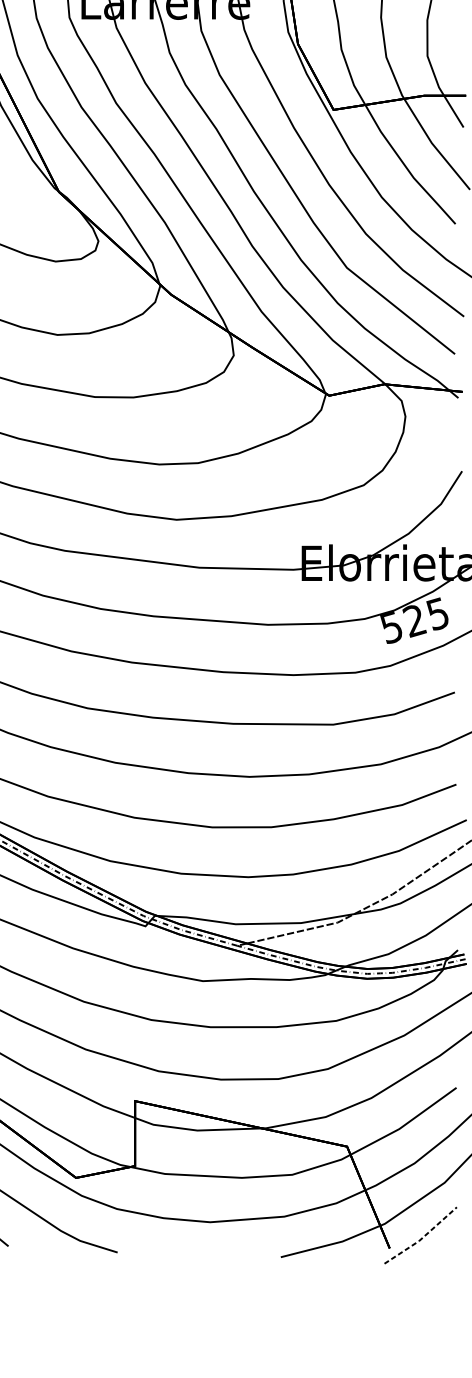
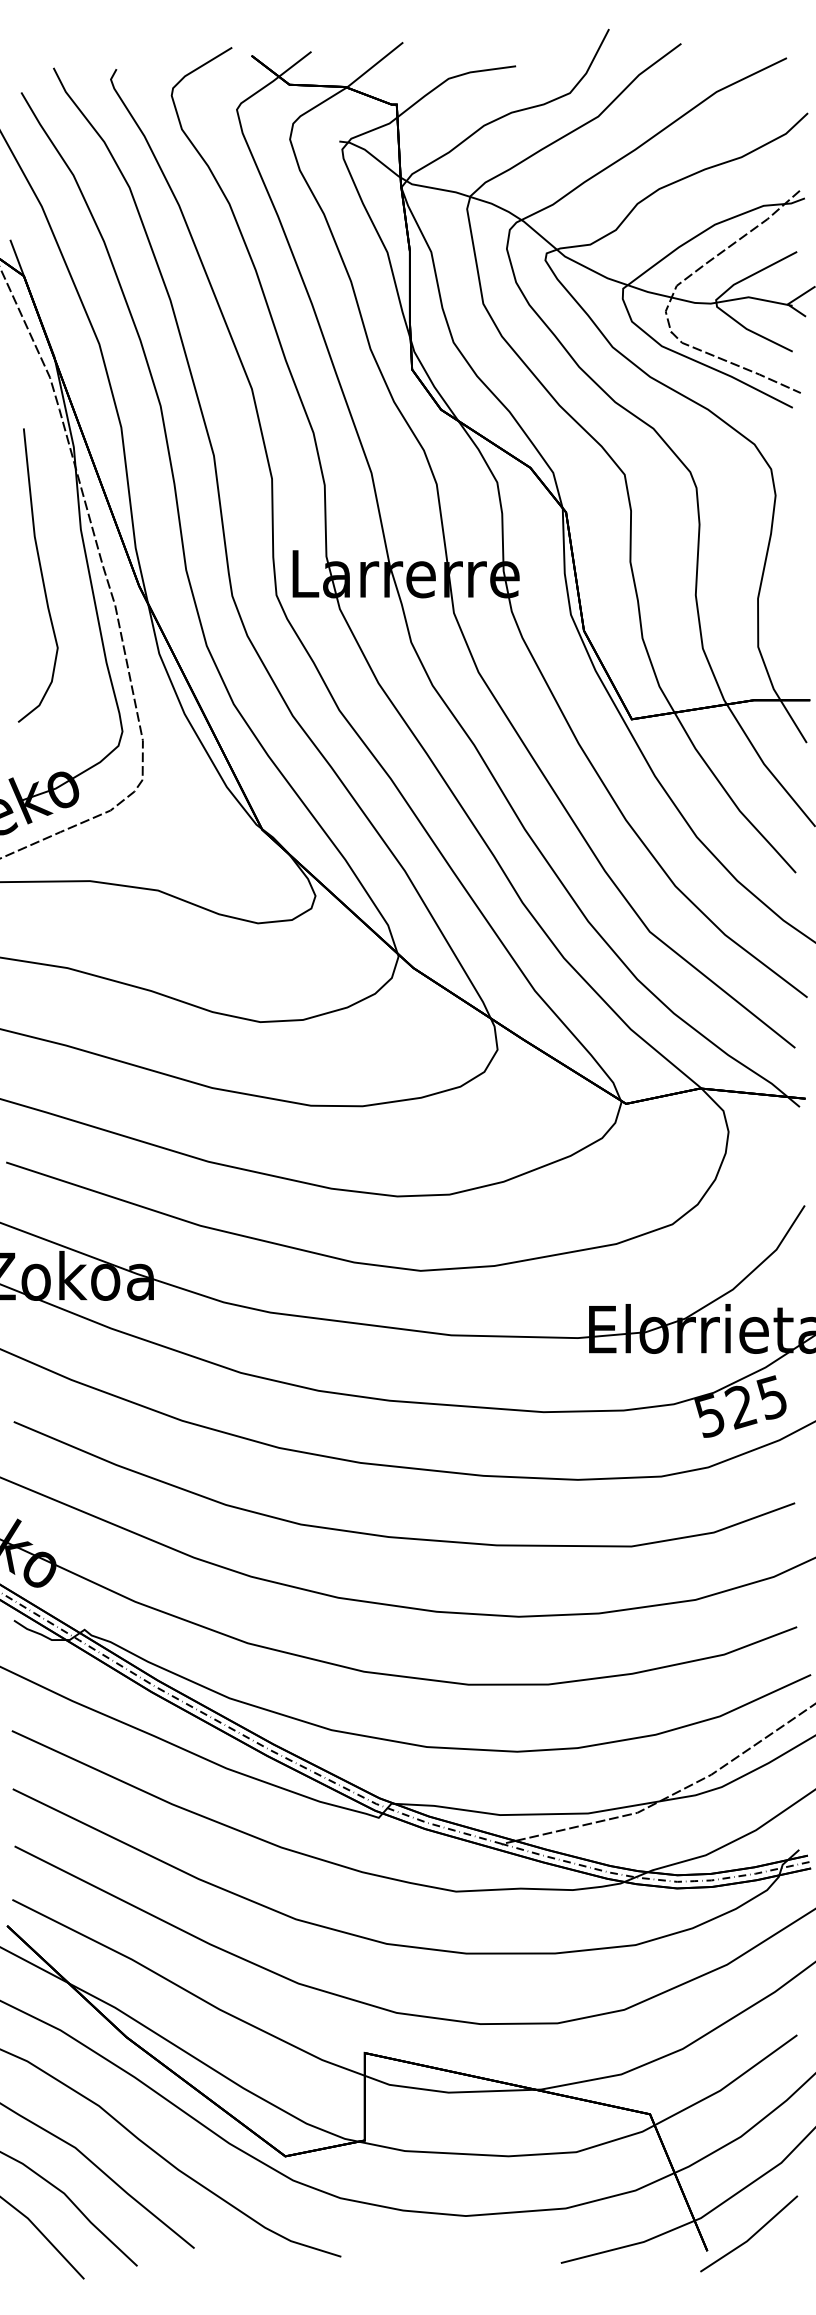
line: (422, 1238) -> (751, 2237), dashed -> solid

